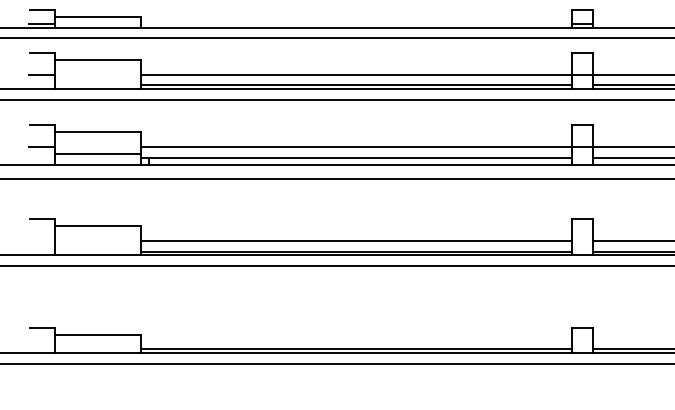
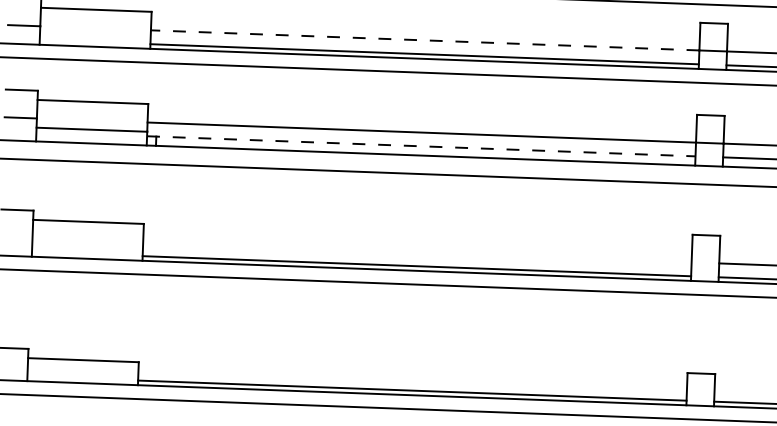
line: (356, 74) -> (425, 40), solid -> dashed
line: (357, 157) -> (422, 146), solid -> dashed
line: (356, 240) -> (417, 251), removed

